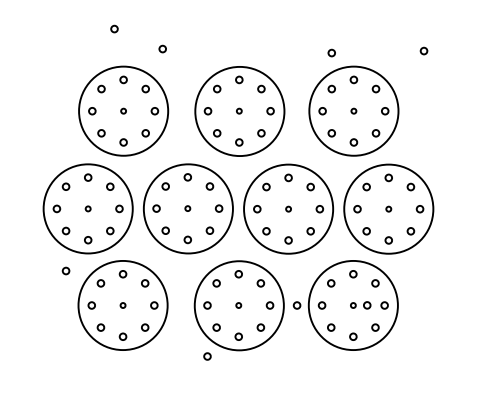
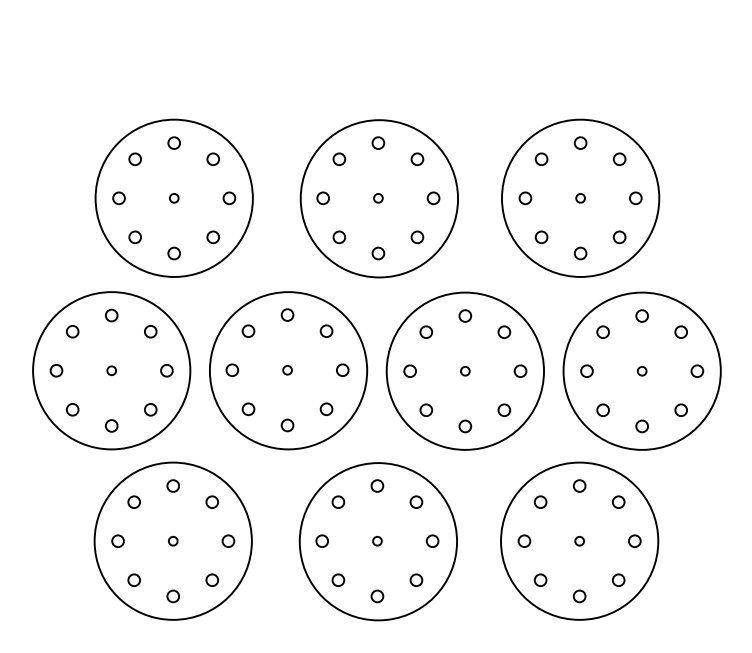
circle: (114, 28) -> (158, 52), removed
circle: (162, 48) -> (242, 87), removed
circle: (423, 50) -> (703, 91), removed
circle: (331, 52) -> (541, 94), removed
circle: (65, 270) -> (71, 479), removed
circle: (296, 305) -> (479, 541), removed
circle: (367, 305) -> (604, 541), removed
circle: (207, 356) -> (322, 631), removed

